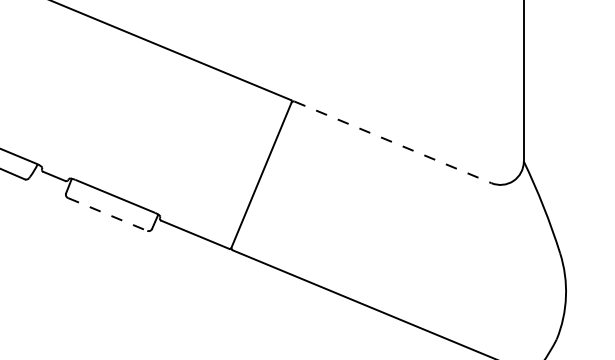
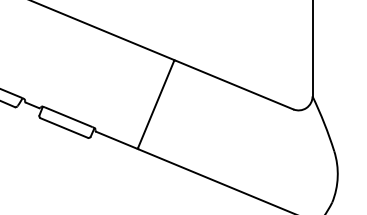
line: (392, 143) -> (234, 85), dashed -> solid
line: (108, 215) -> (64, 128), dashed -> solid

